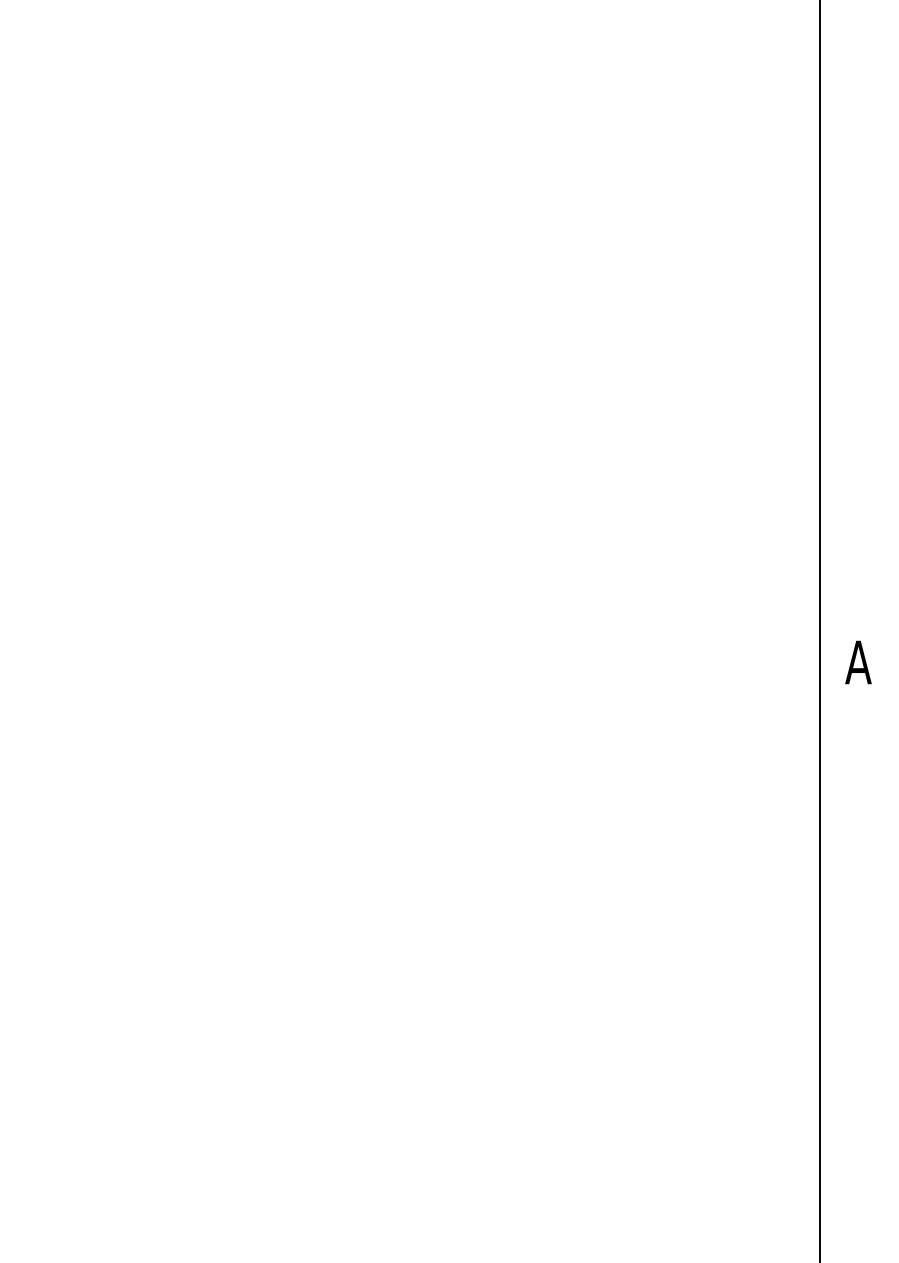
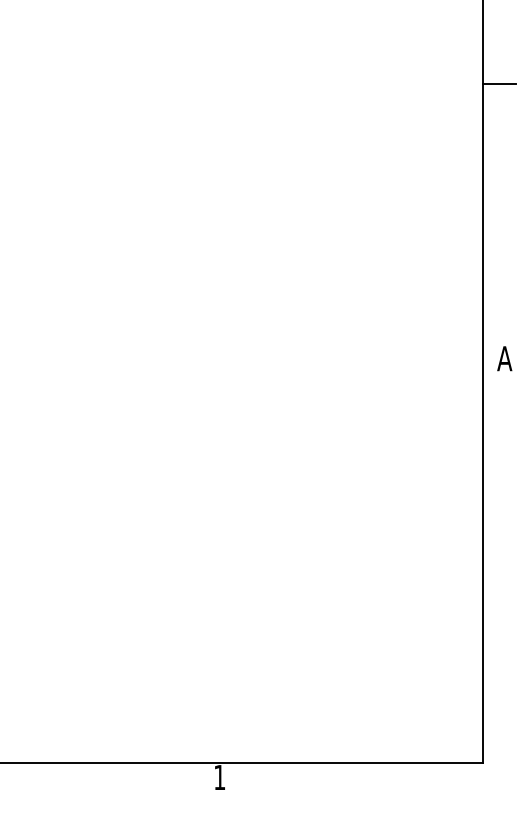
line: (847, 184) -> (498, 84), added

